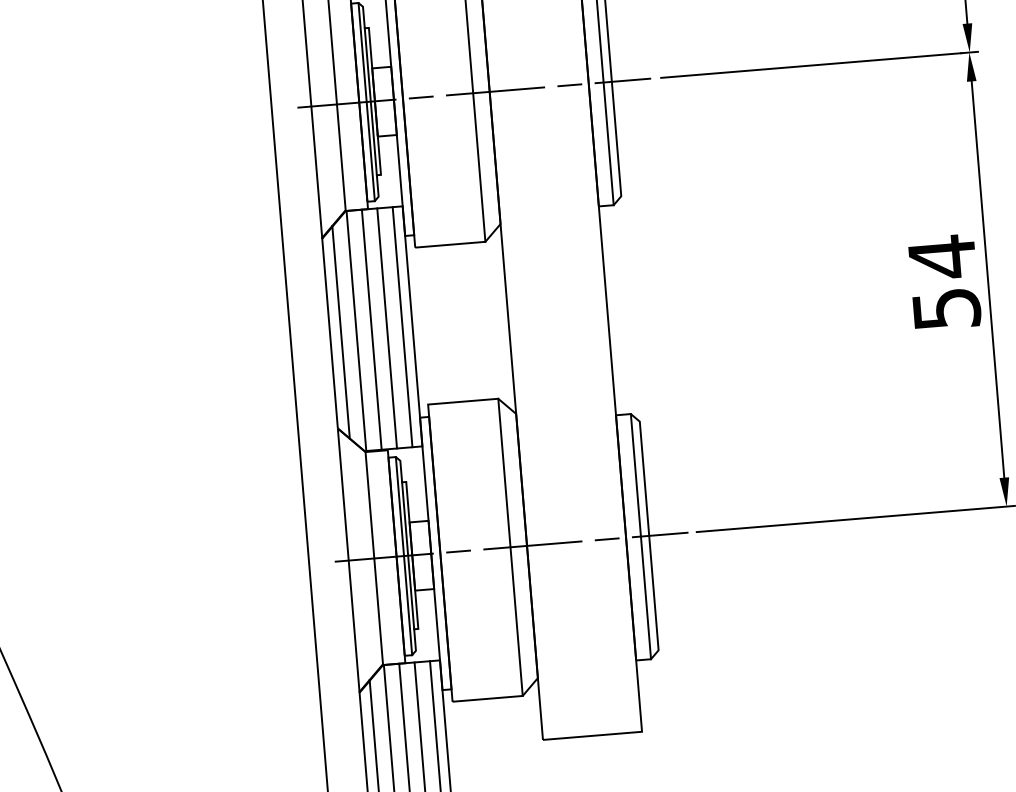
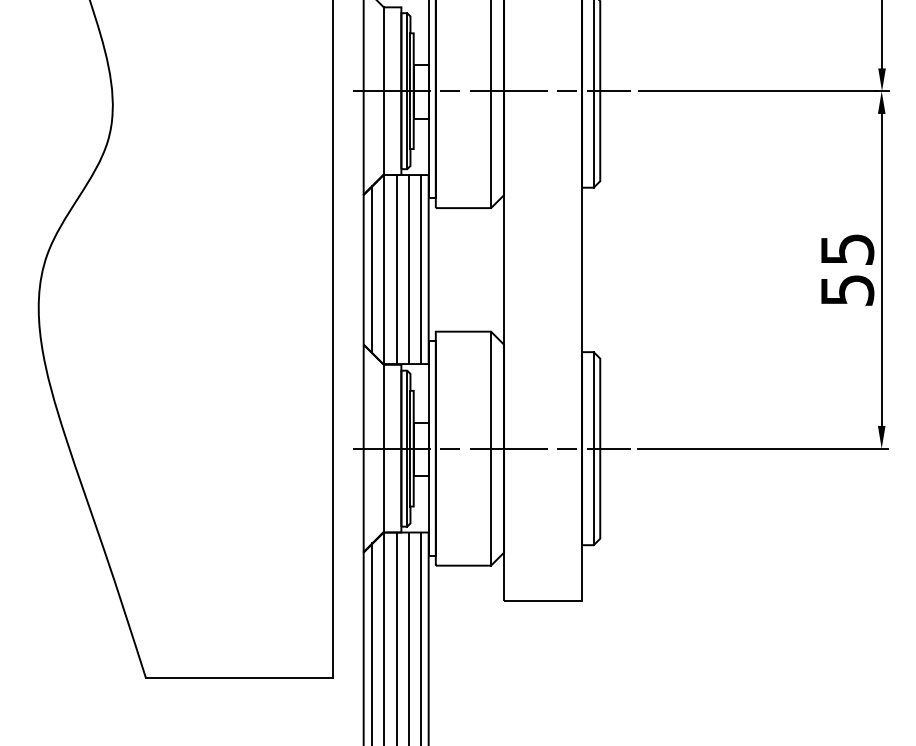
text: (942, 257) -> (847, 249), 54 -> 55

